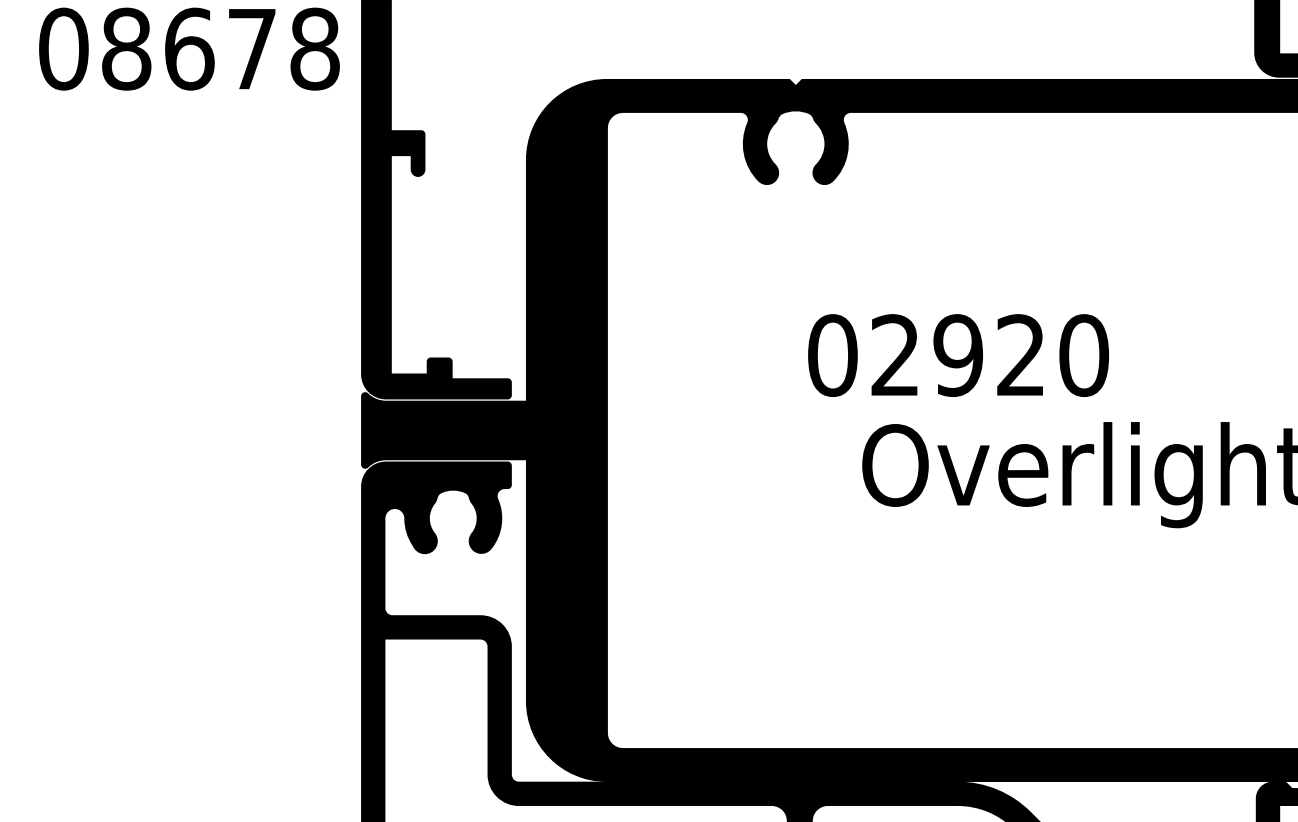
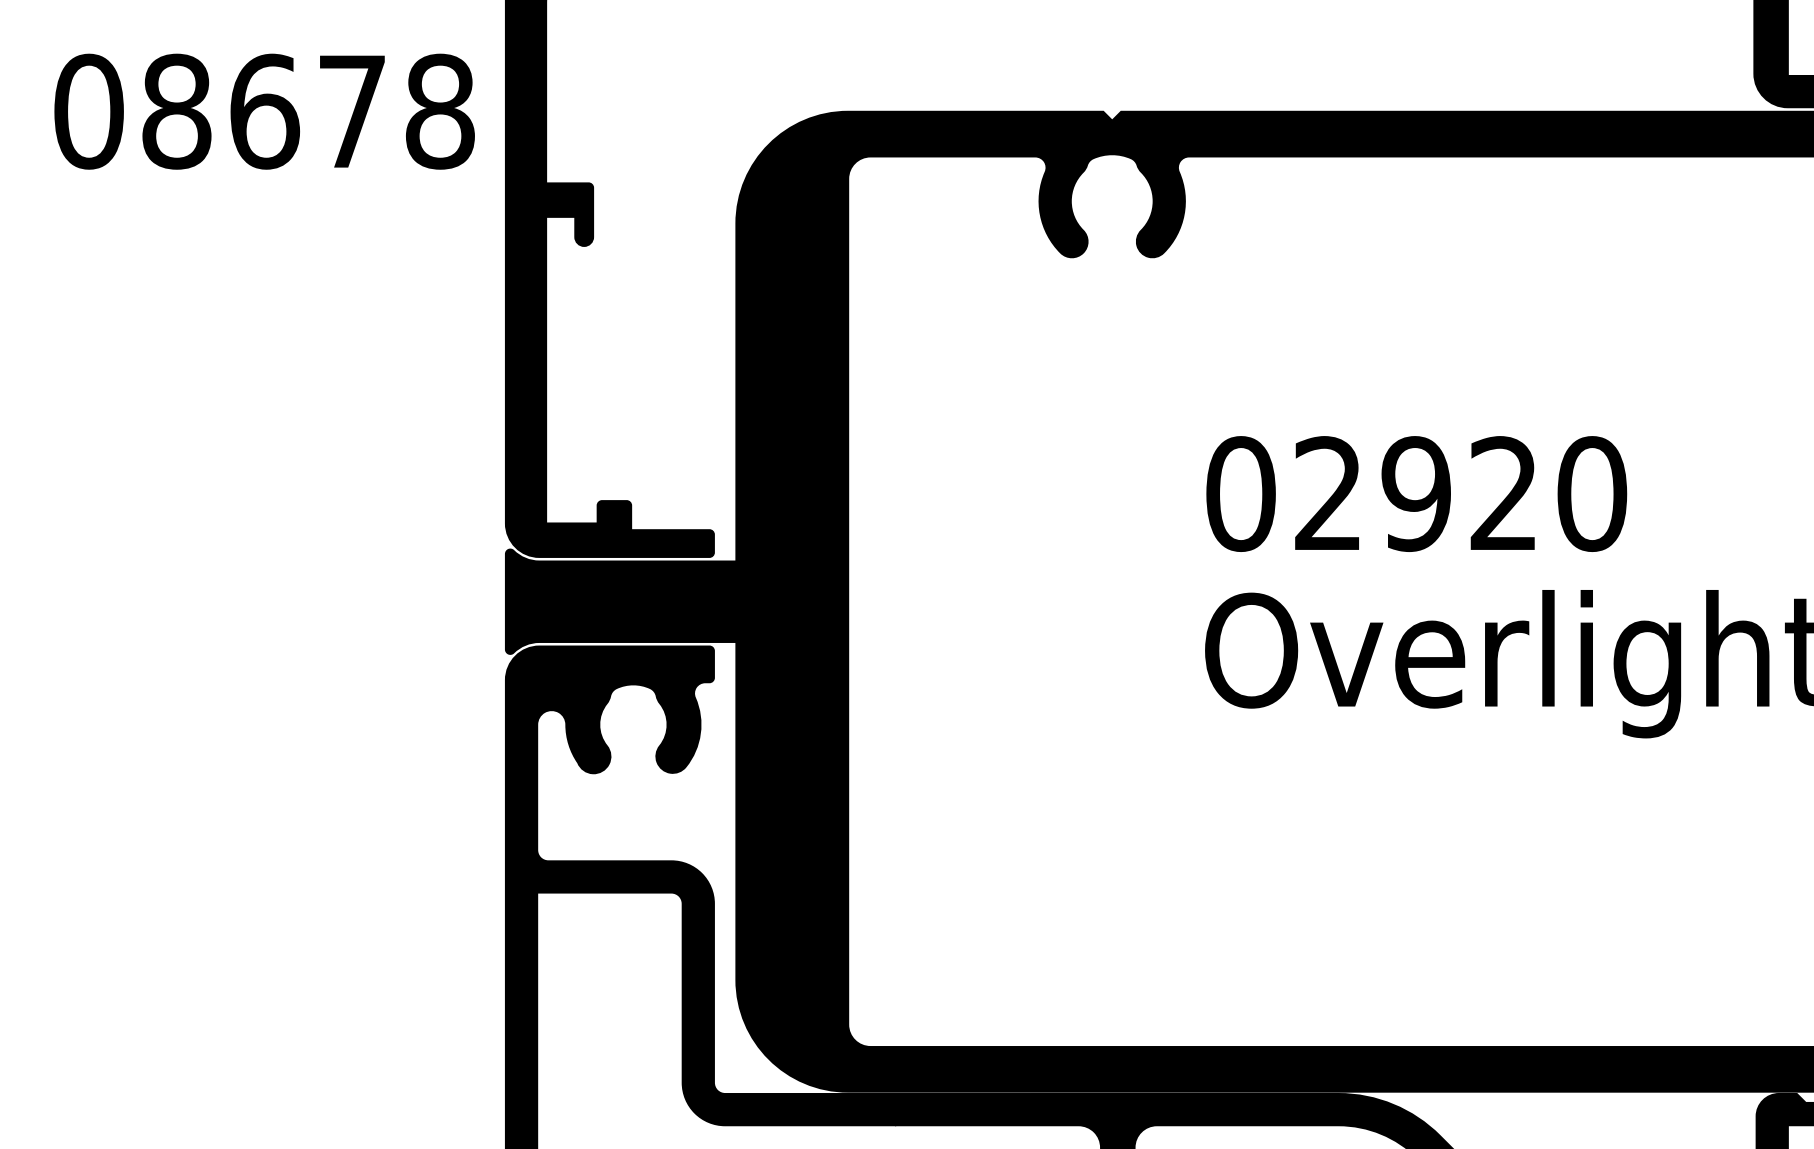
text: (189, 49) -> (264, 111), moved
text: (958, 355) -> (1416, 493), moved

